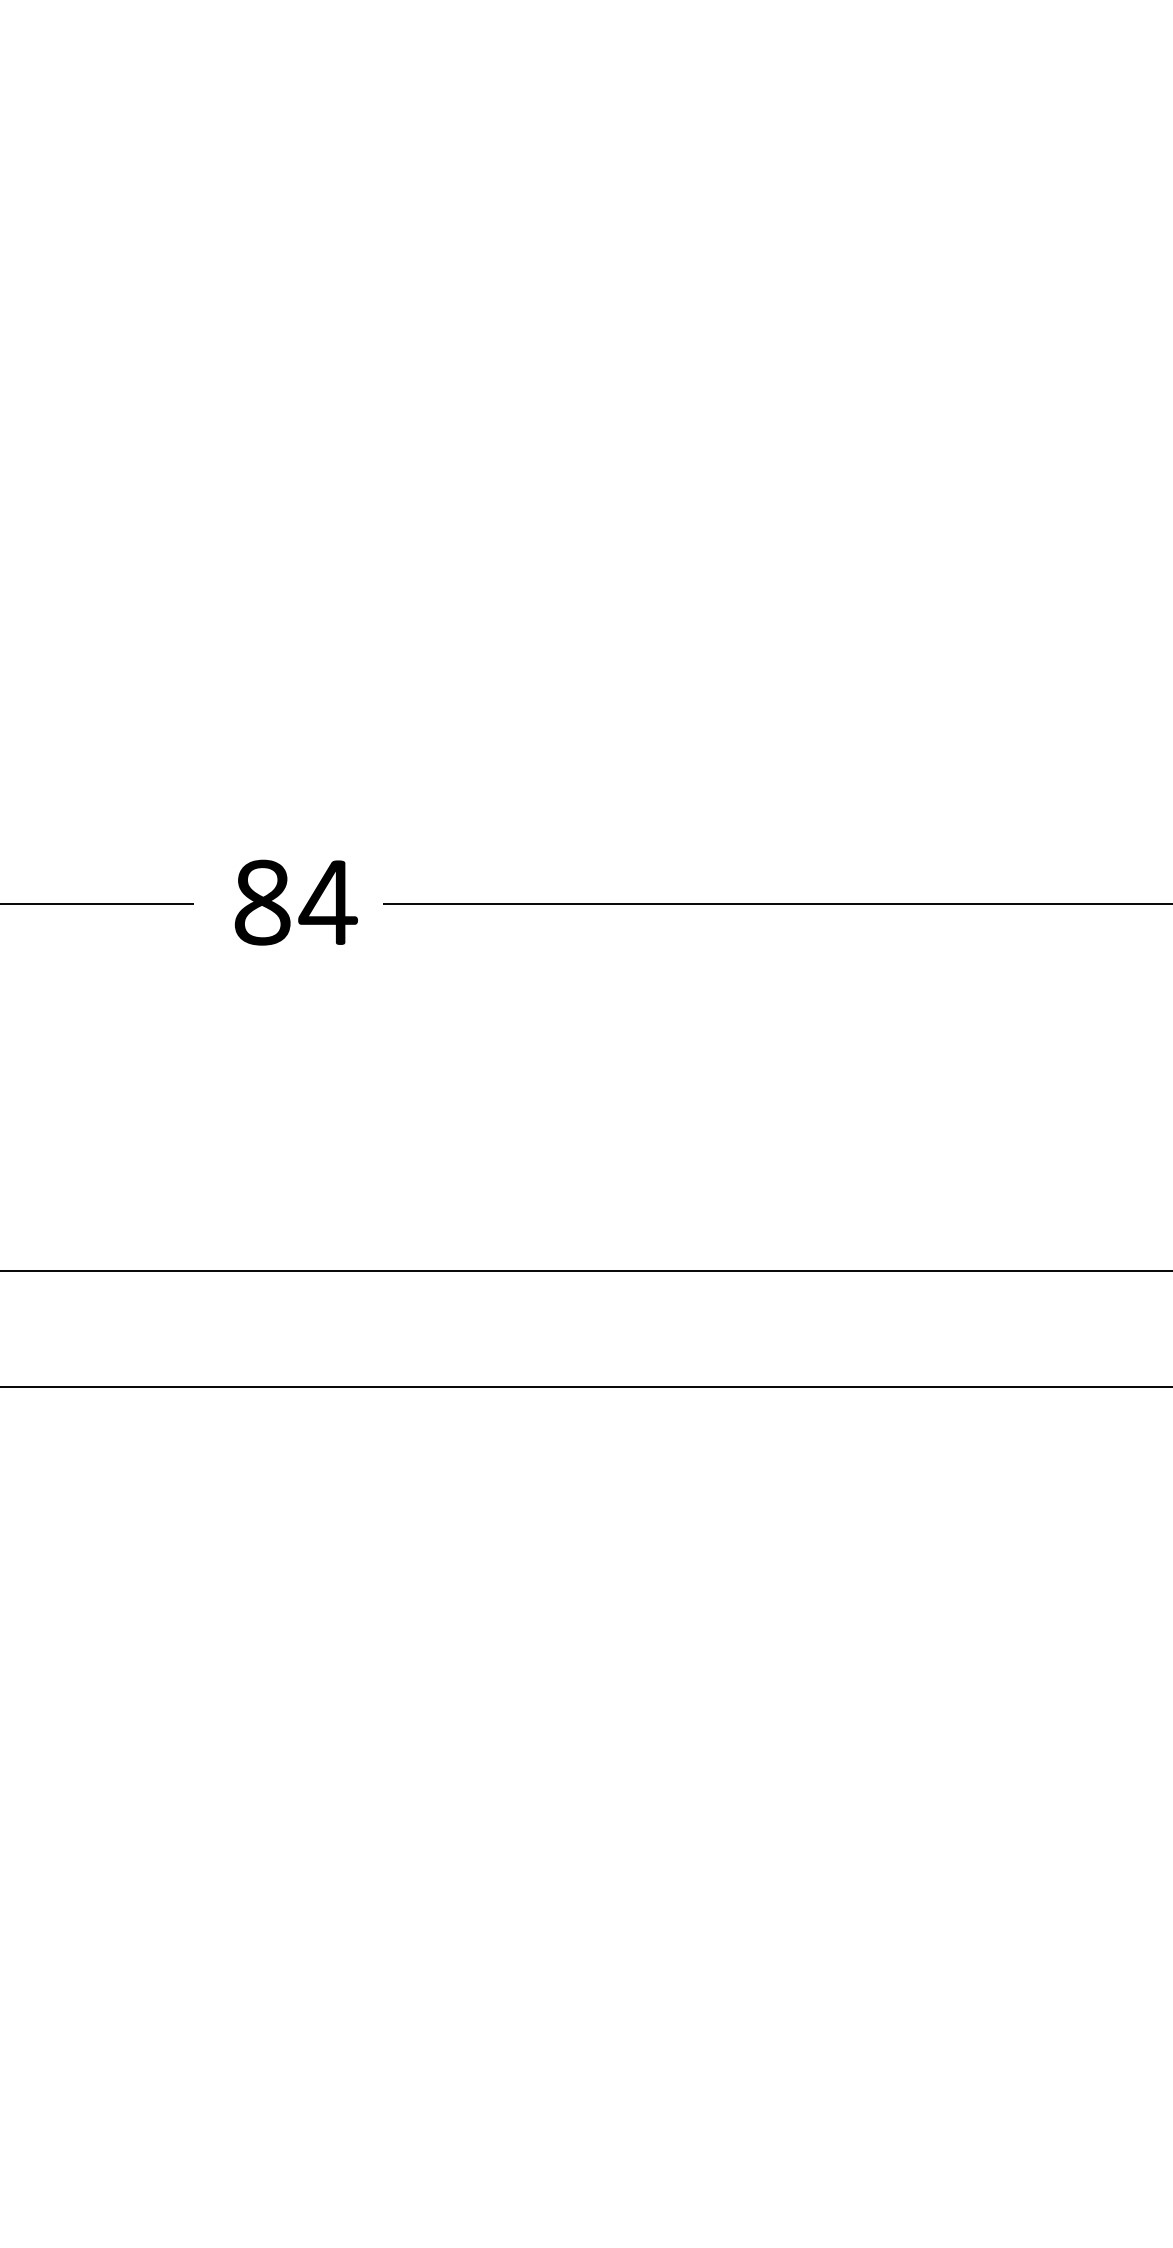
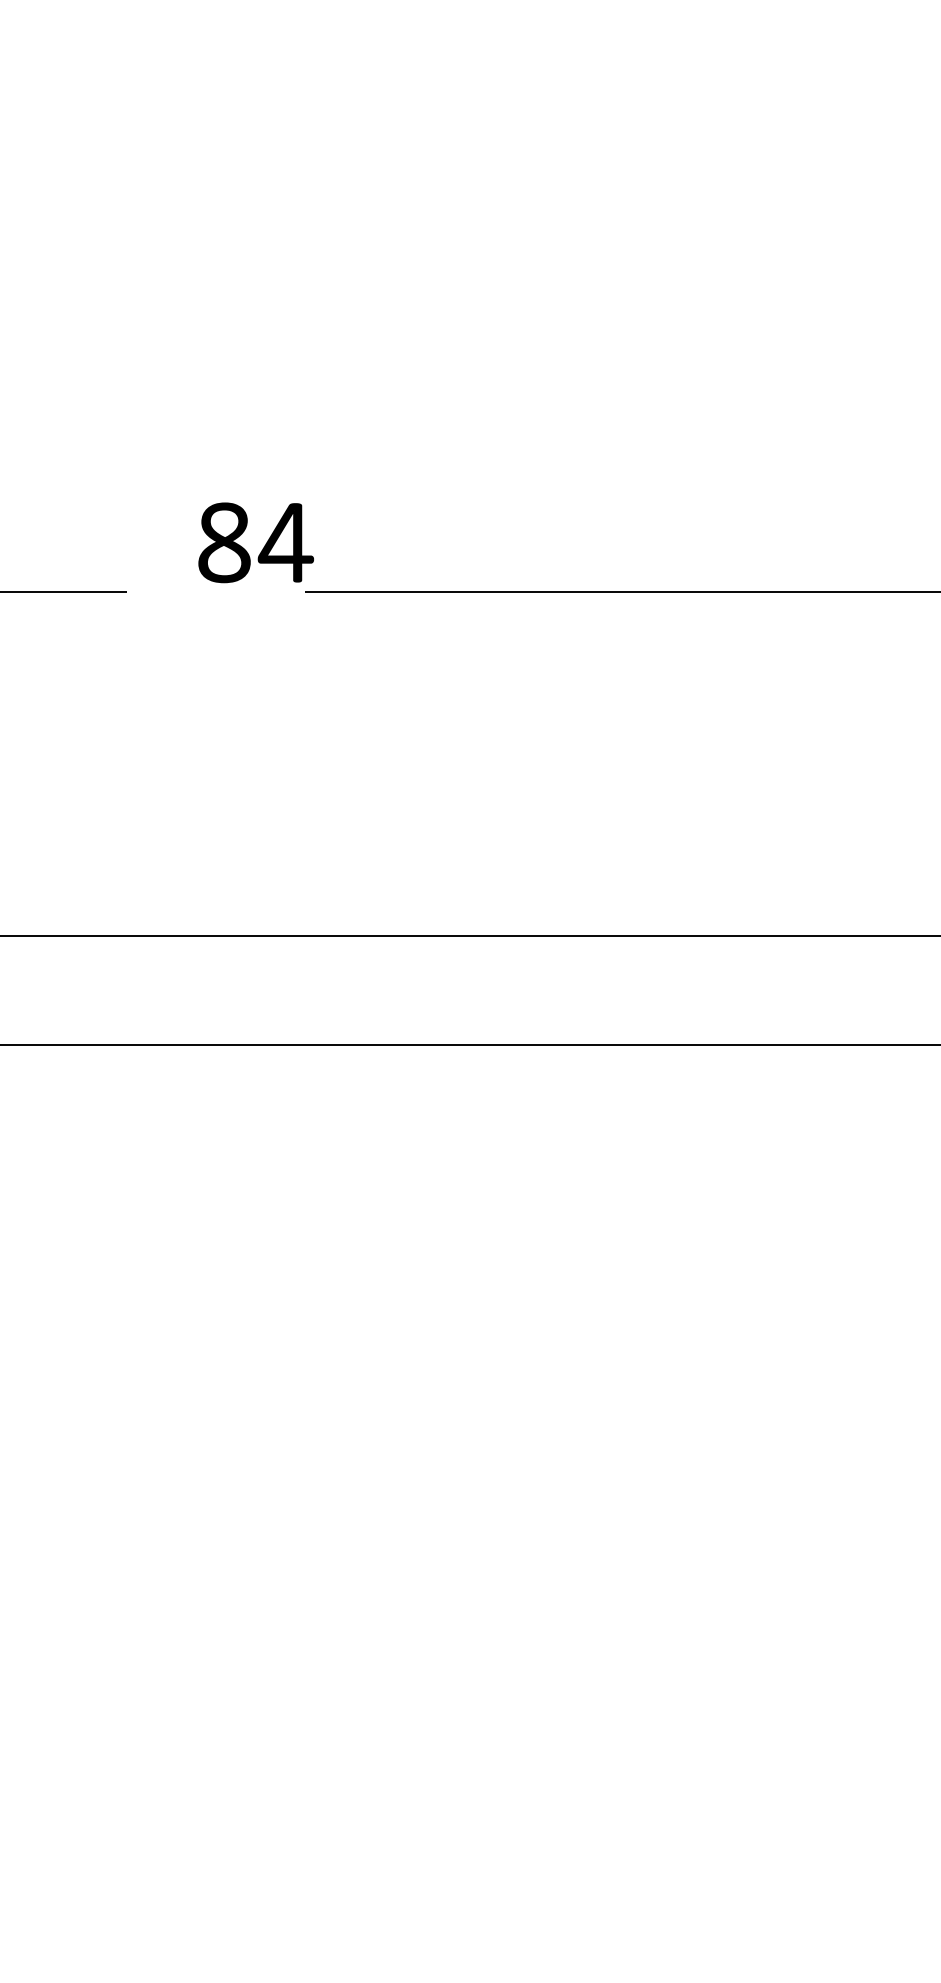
part: (303, 908) -> (262, 548), moved

